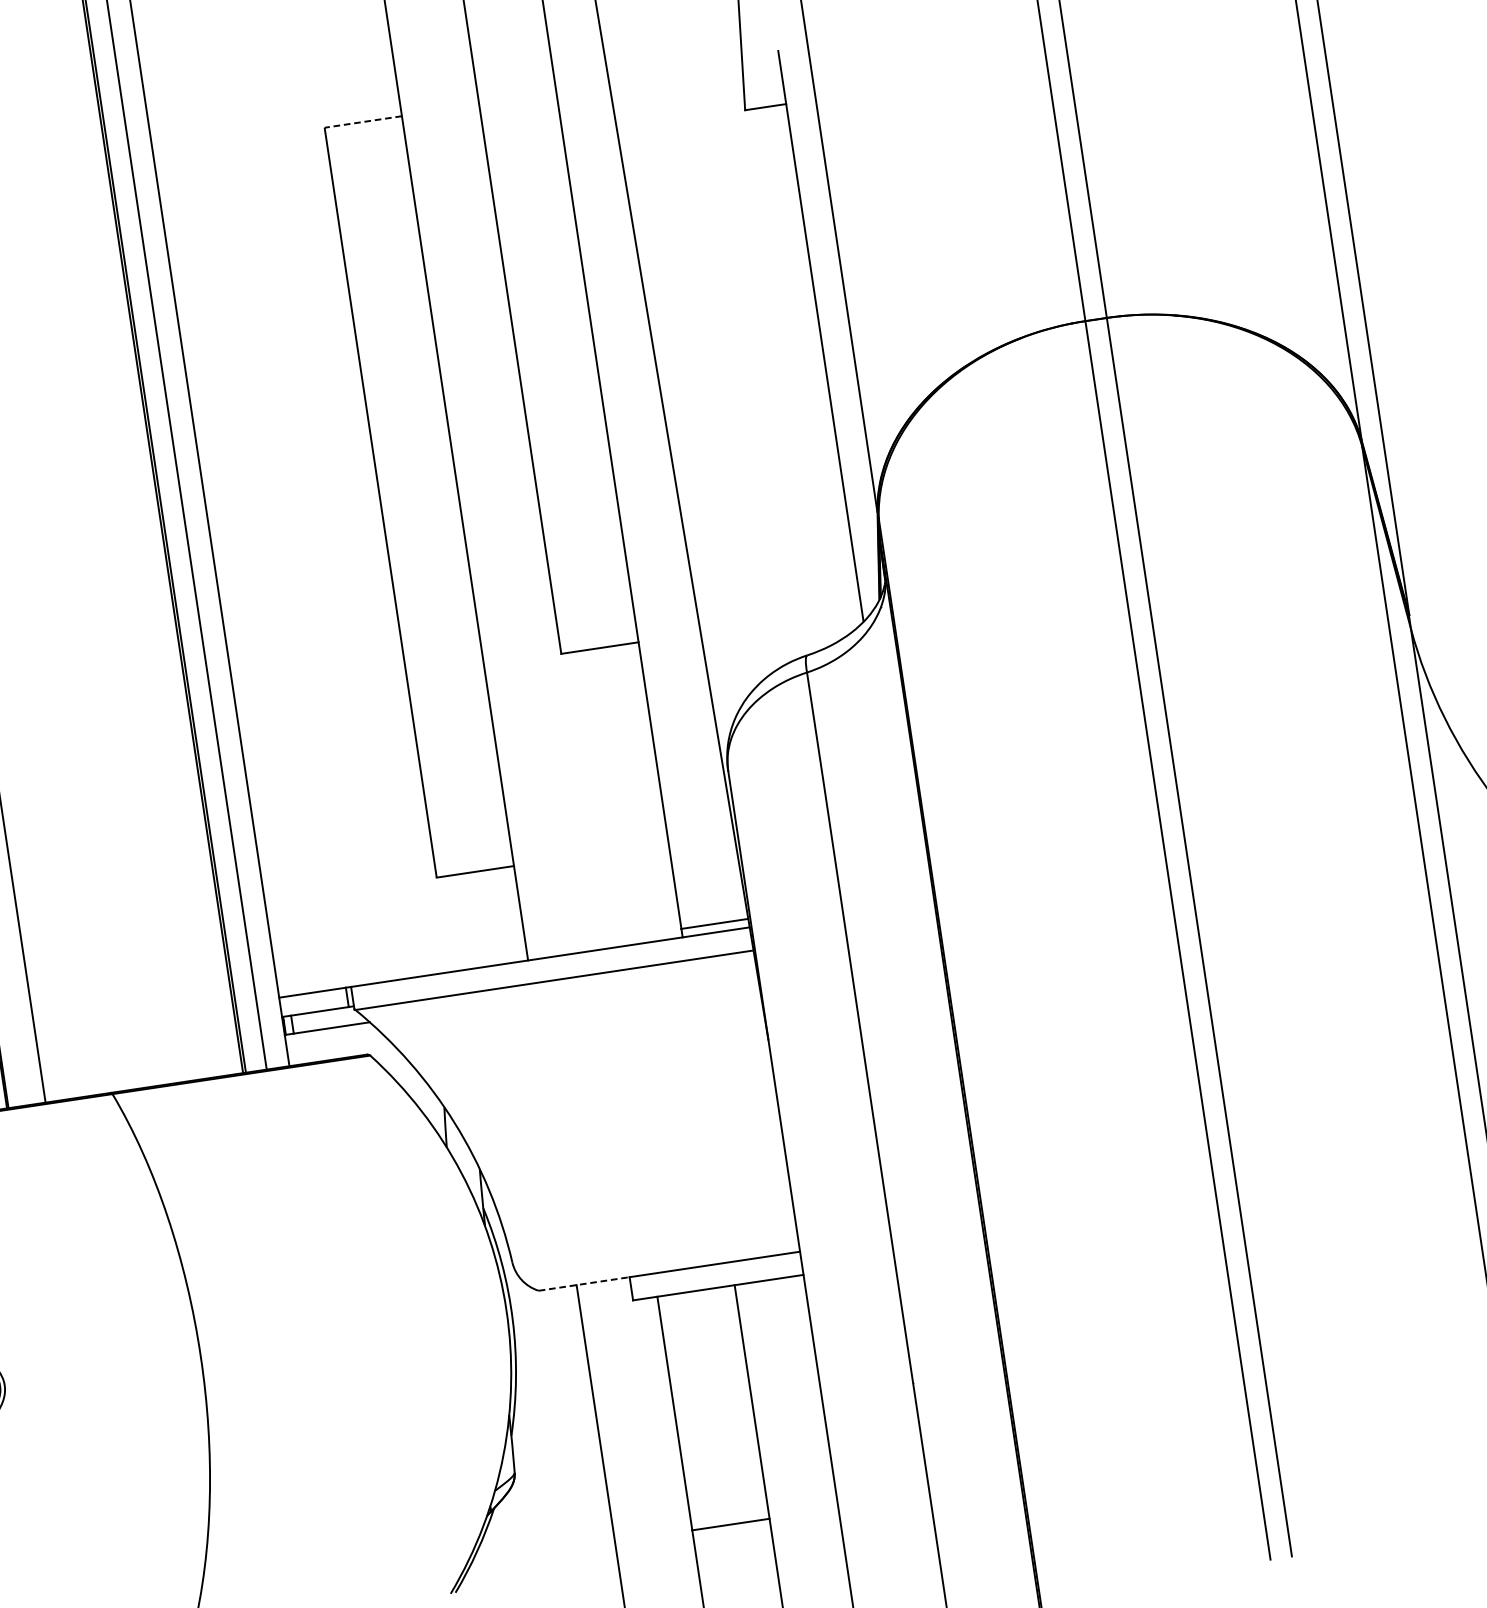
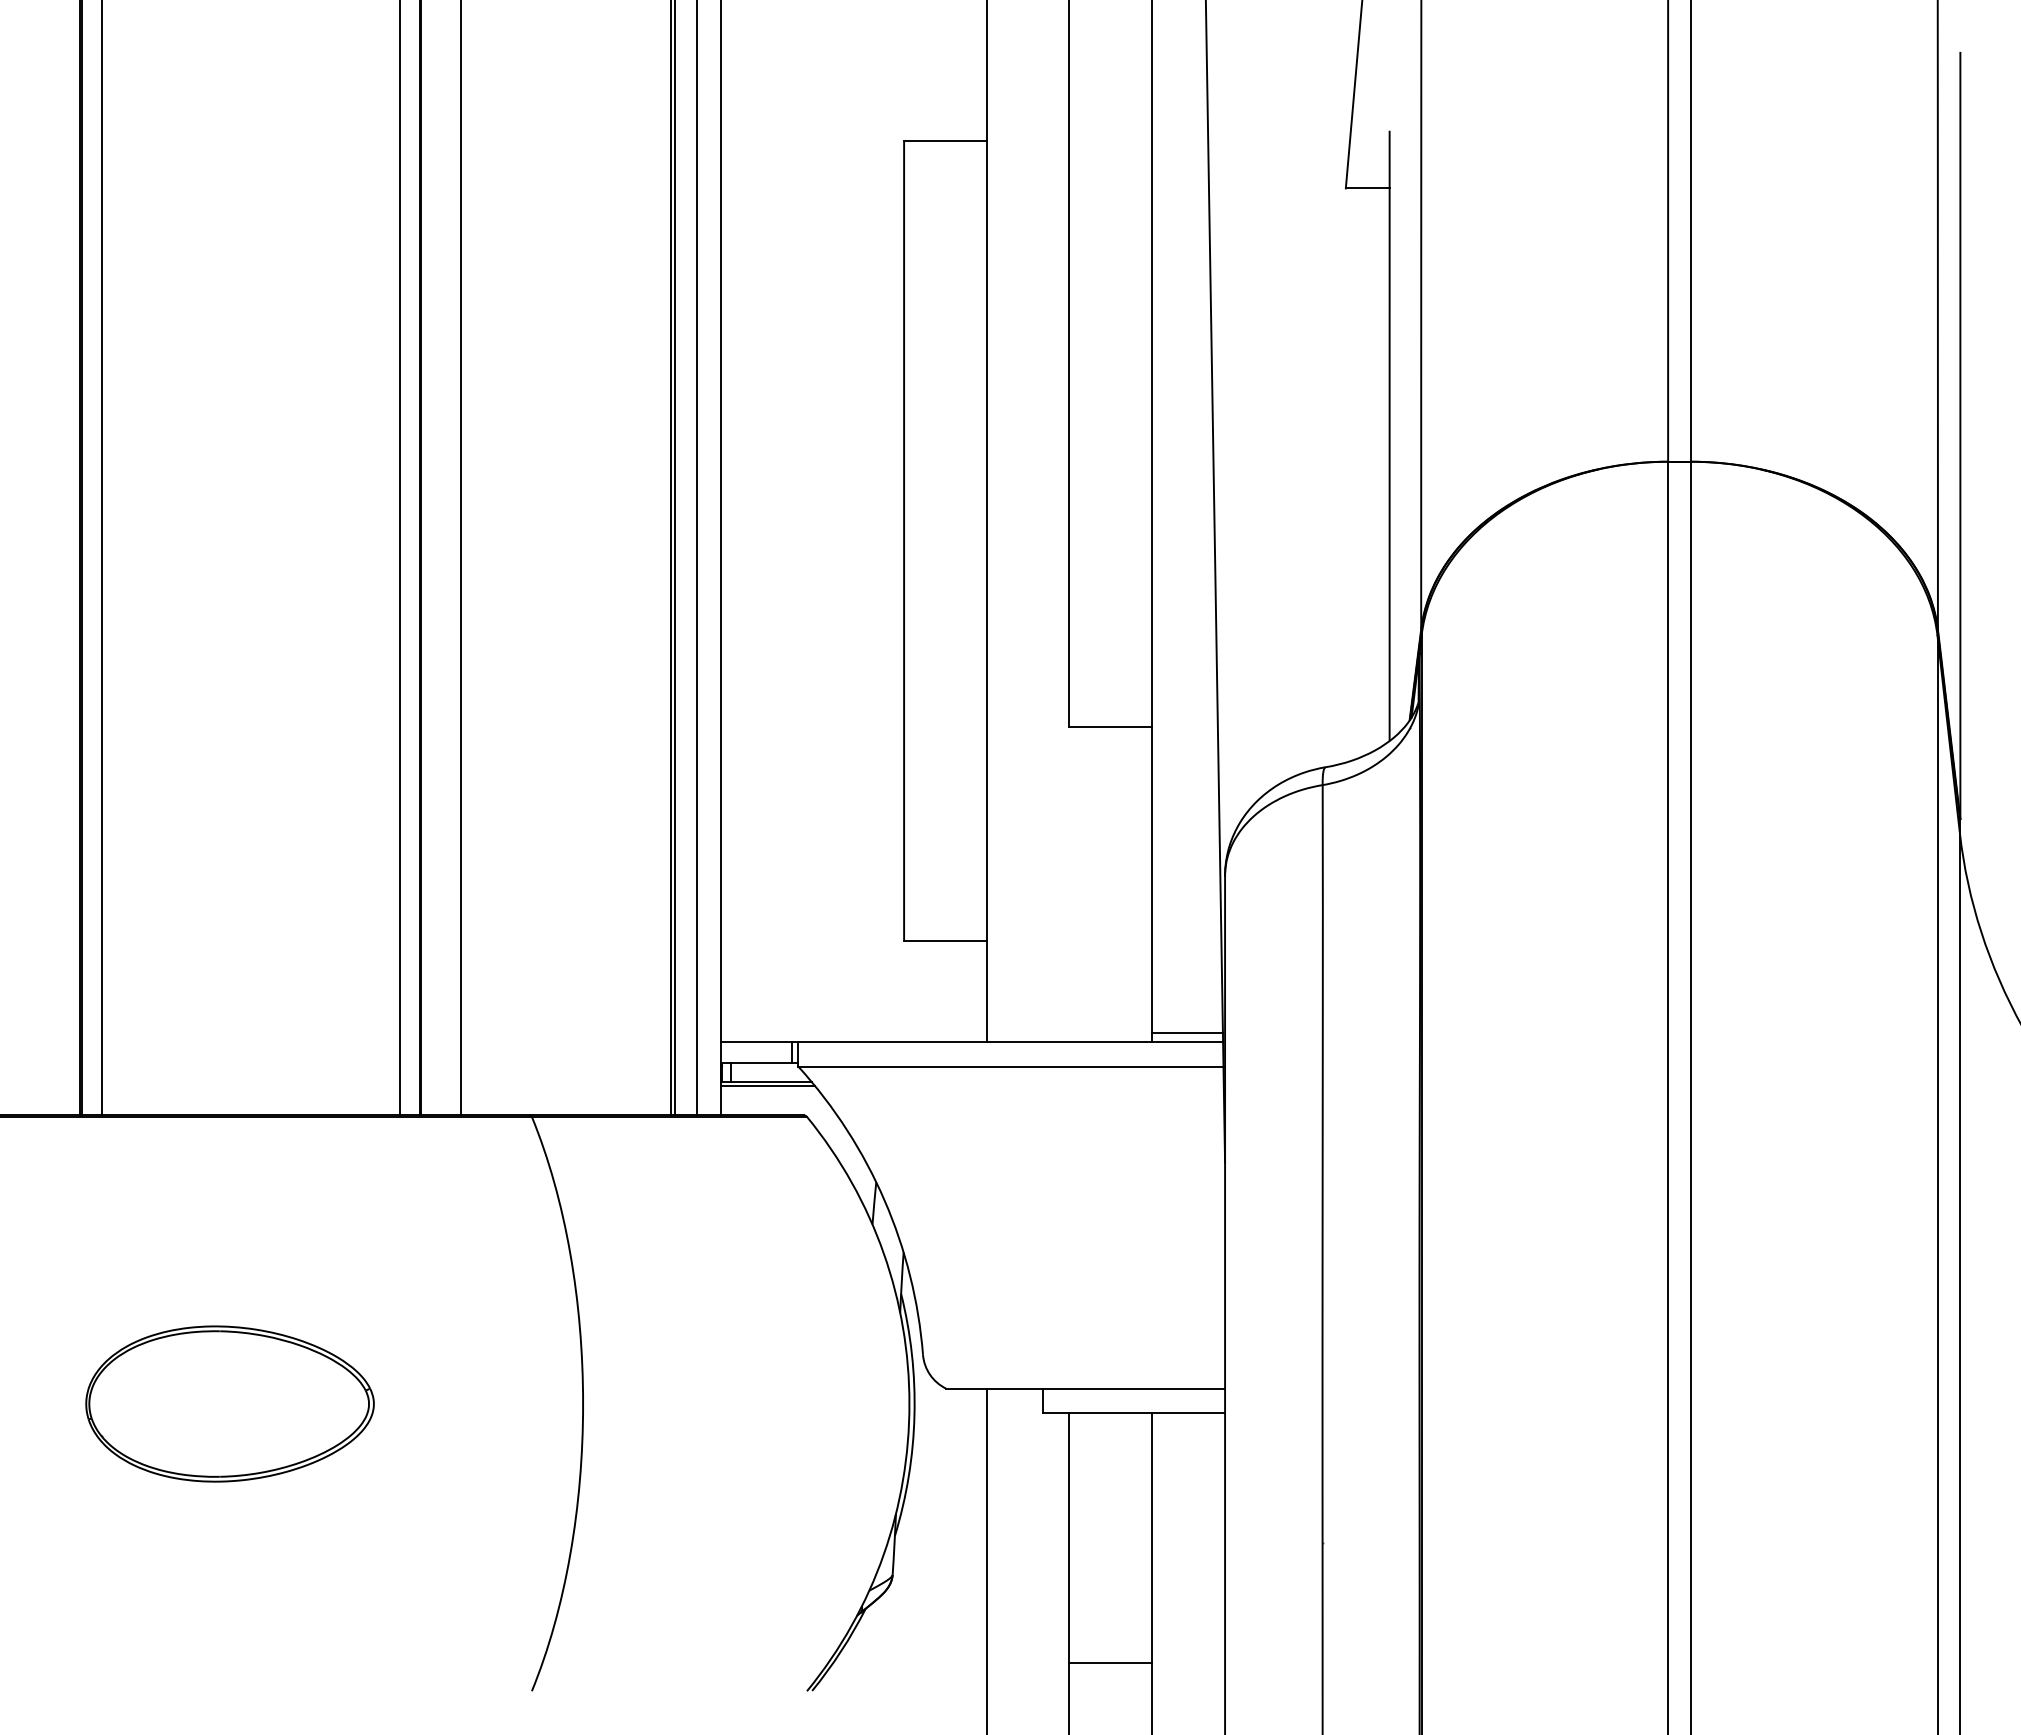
line: (362, 122) -> (944, 141), dashed -> solid
line: (329, 1032) -> (767, 1086), added
line: (584, 1283) -> (994, 1388), dashed -> solid

